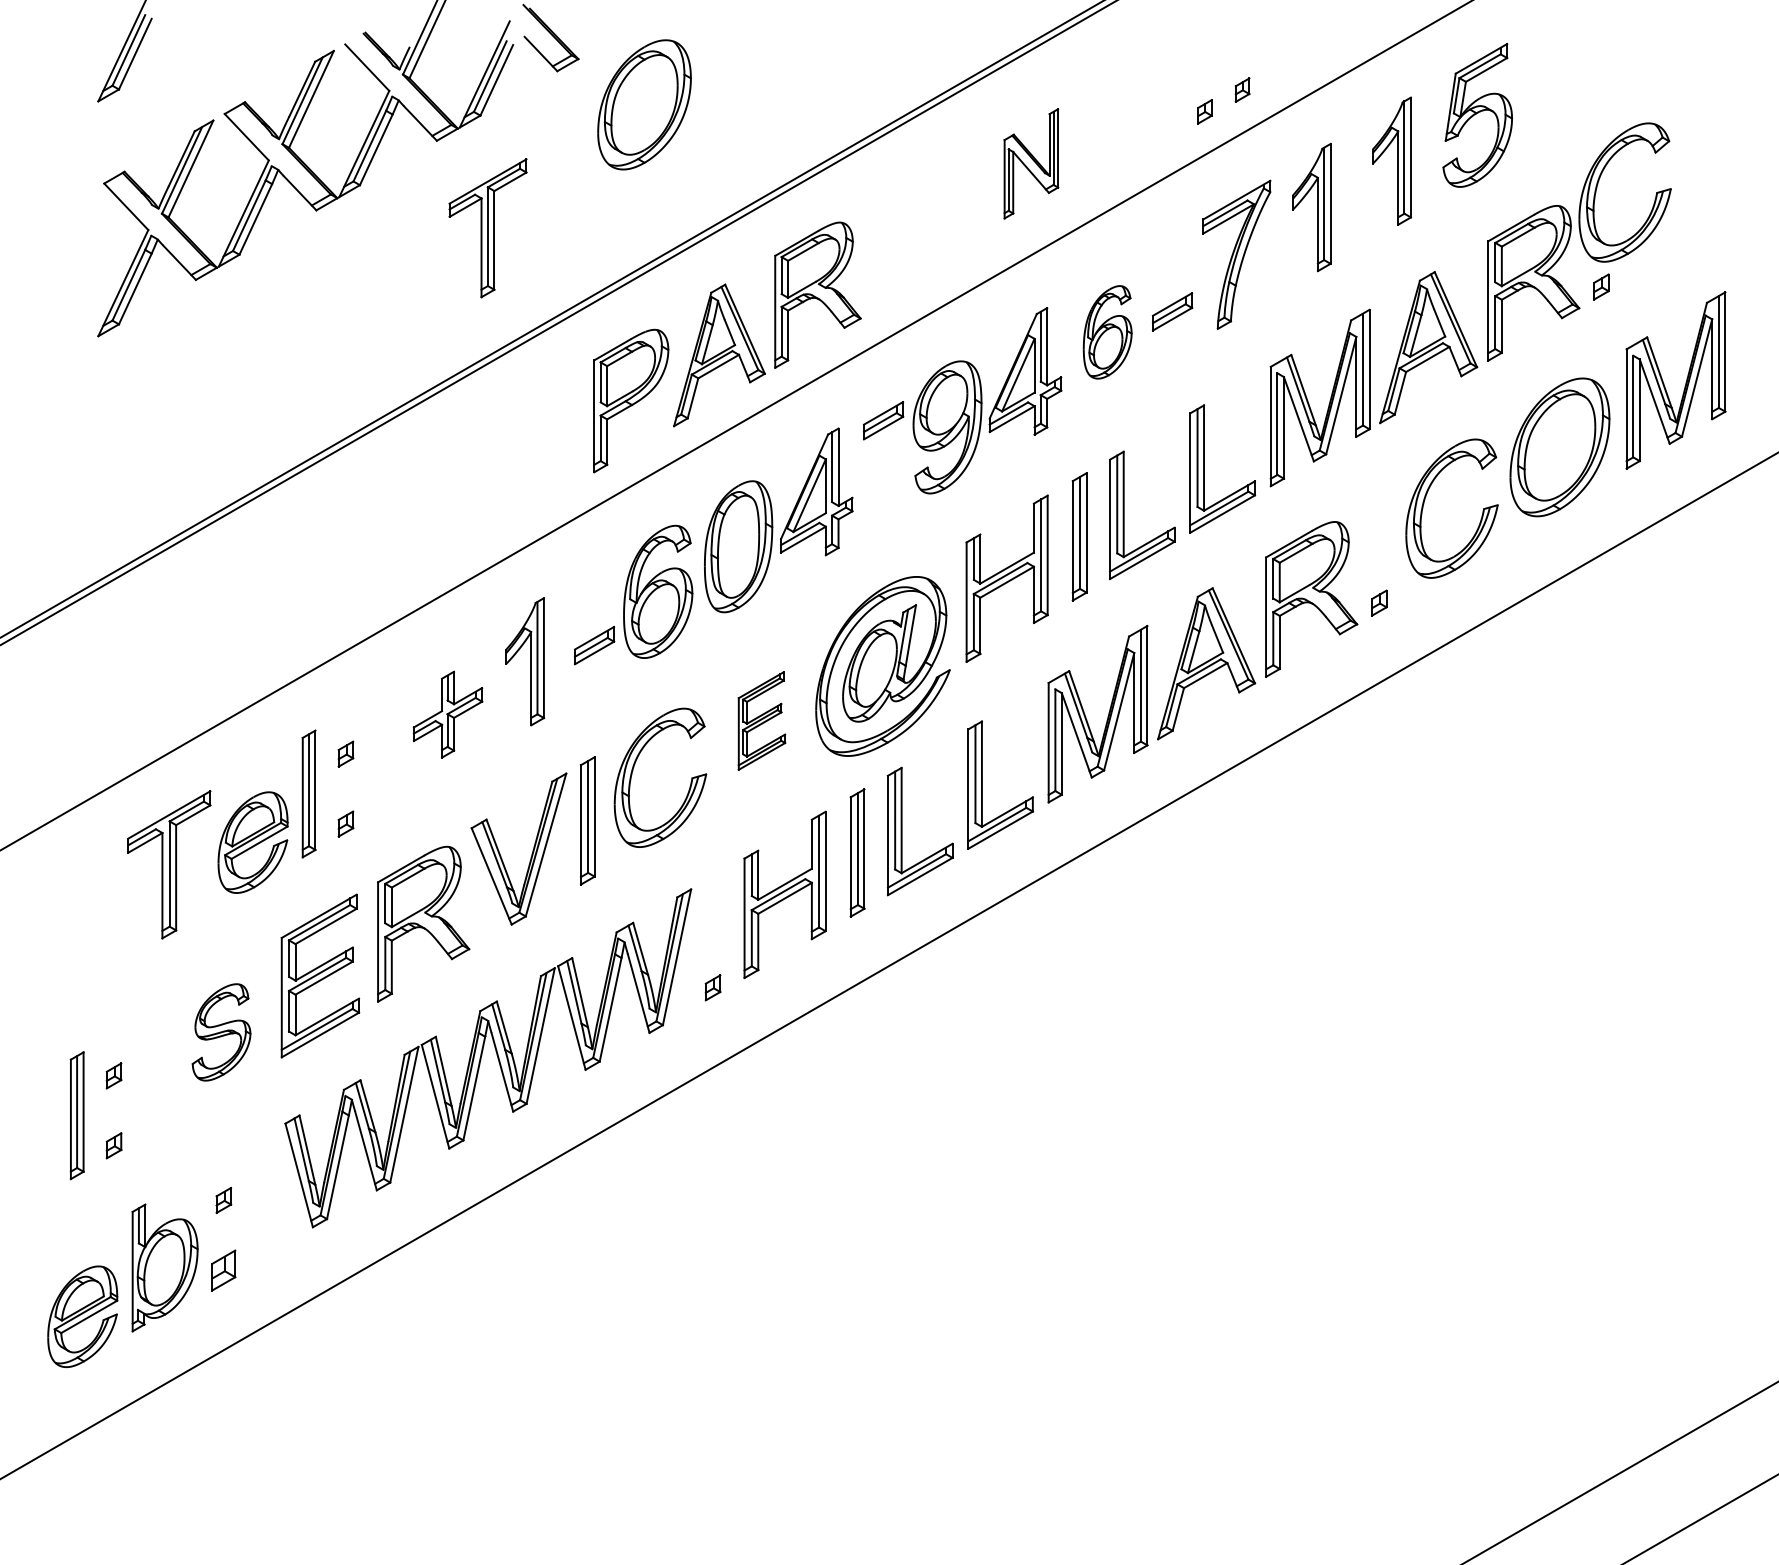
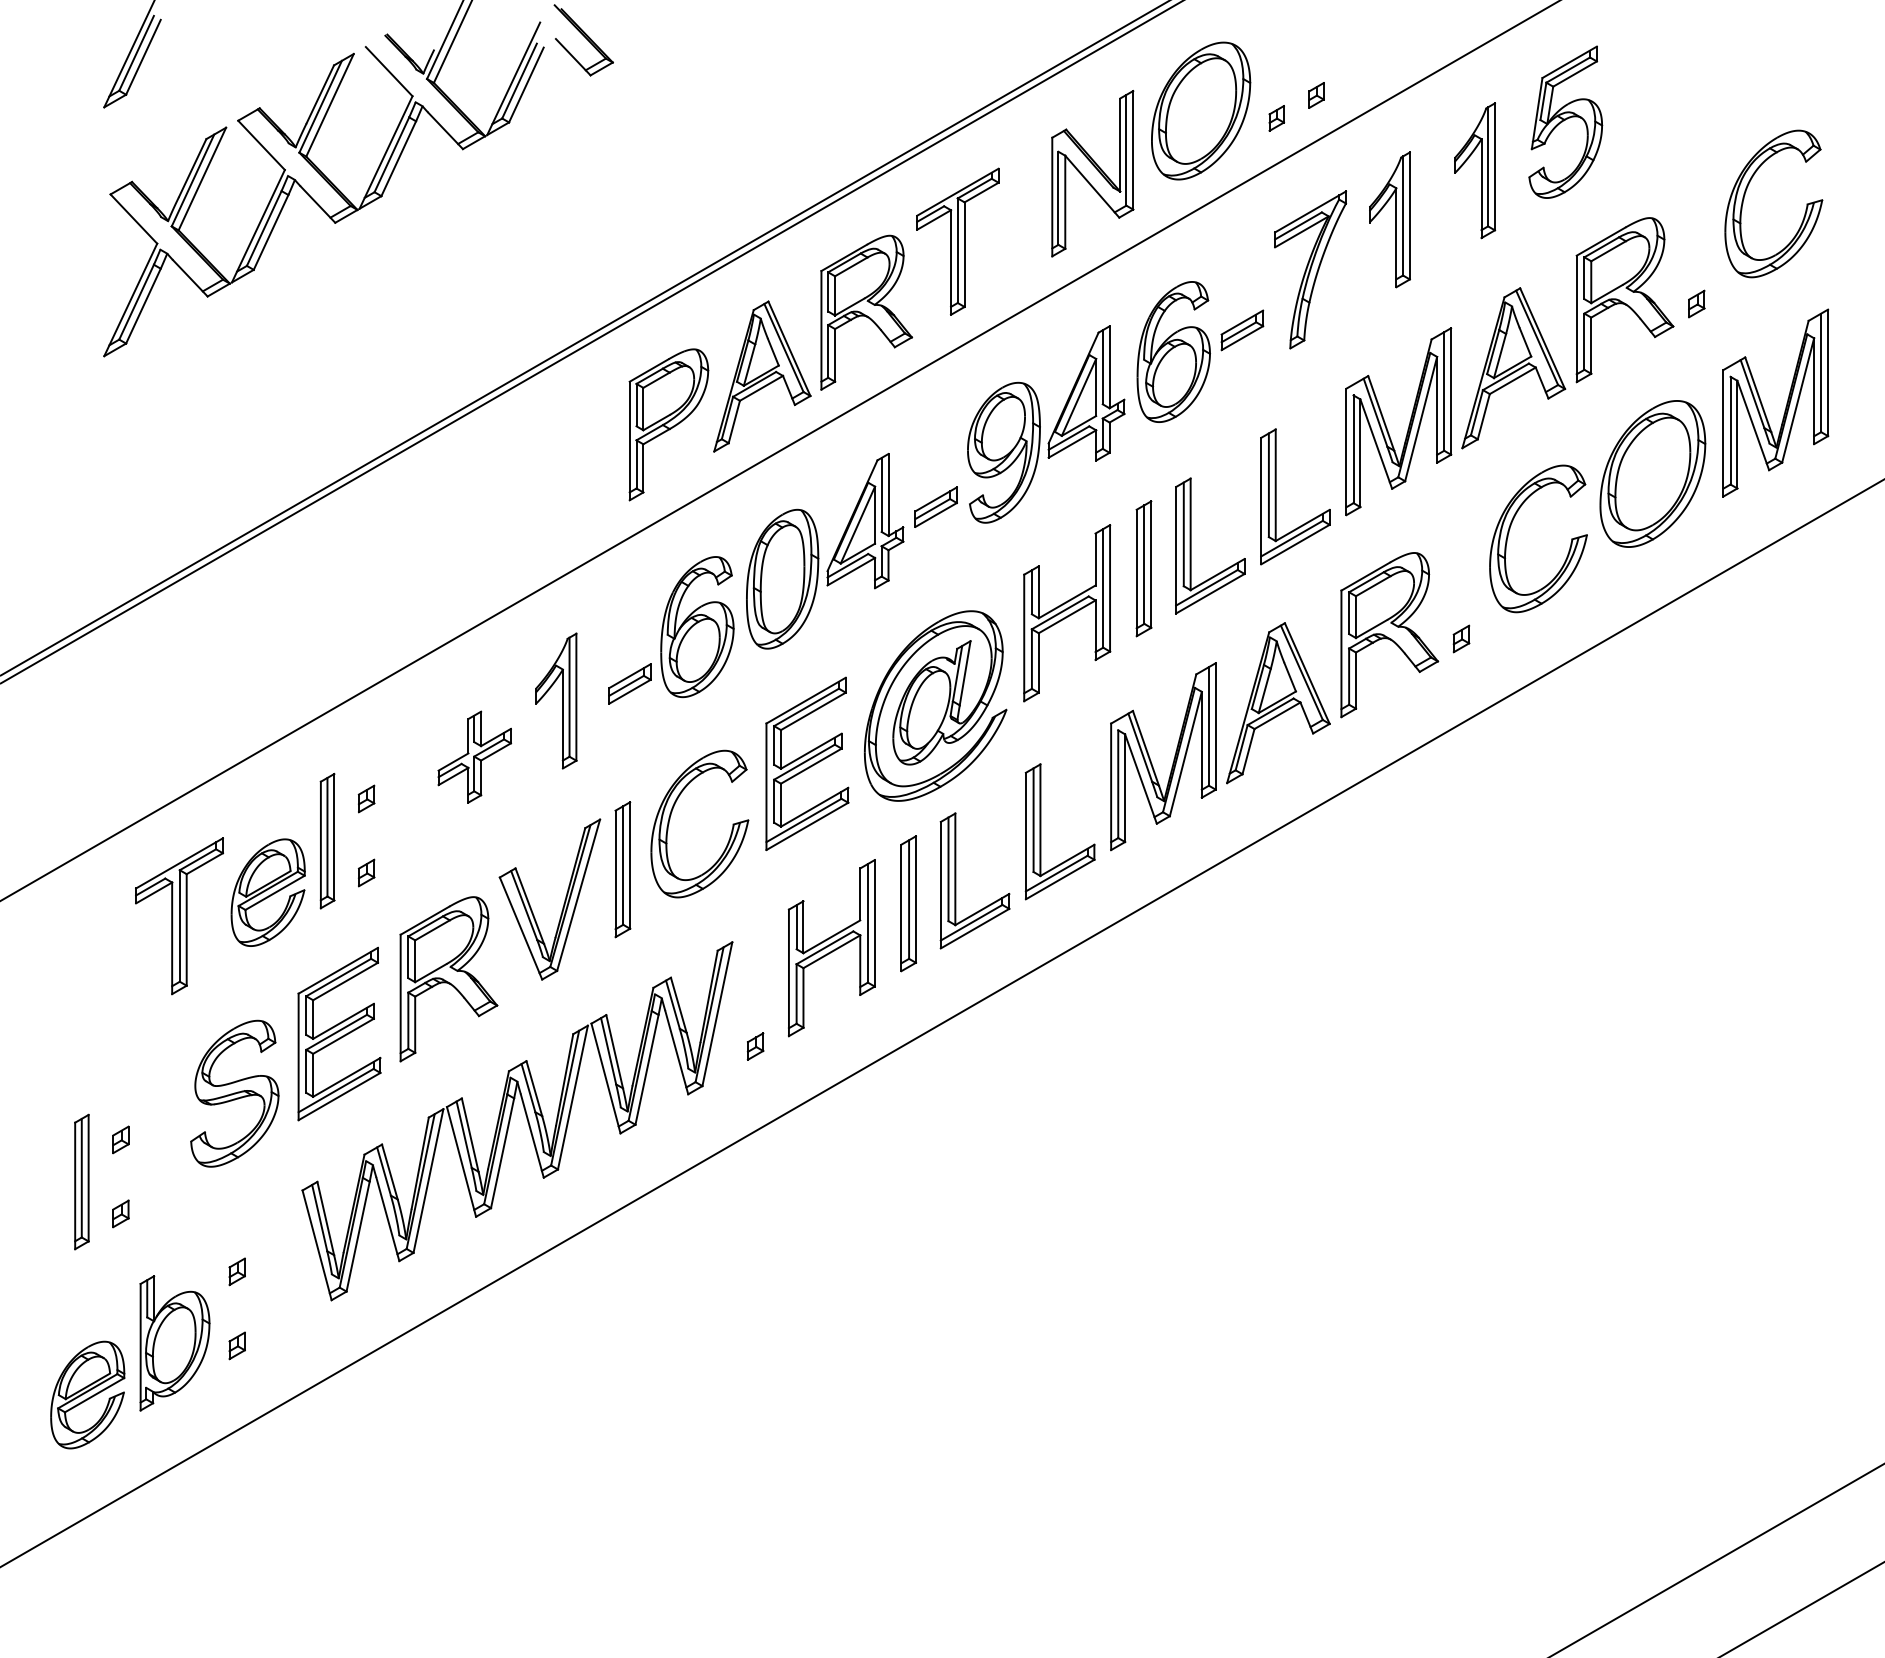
part: (644, 104) -> (1201, 110), moved
part: (1031, 163) -> (1092, 173), size x1.43
part: (1598, 184) -> (1745, 195), moved
part: (487, 228) -> (957, 242), moved
part: (1107, 332) -> (1173, 352), size x1.43
part: (883, 420) -> (936, 506), moved
part: (761, 720) -> (806, 763), size x1.67
part: (221, 1032) -> (234, 1093), size x1.43
part: (223, 1269) -> (236, 1344), size x0.62

